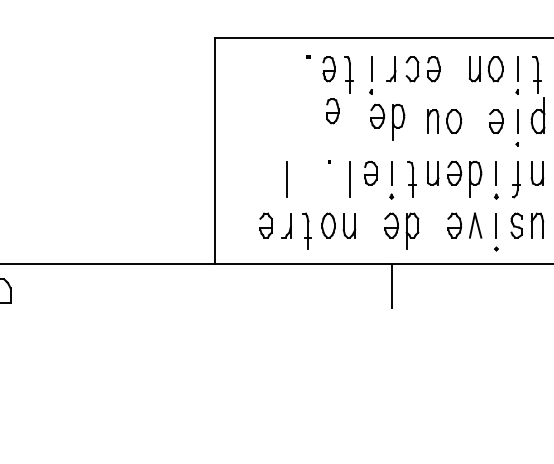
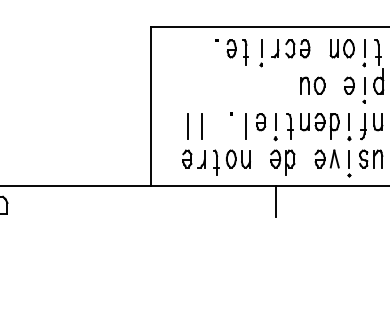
part: (332, 111) -> (234, 78), removed
part: (387, 121) -> (272, 85), removed
line: (266, 179) -> (187, 126), added

